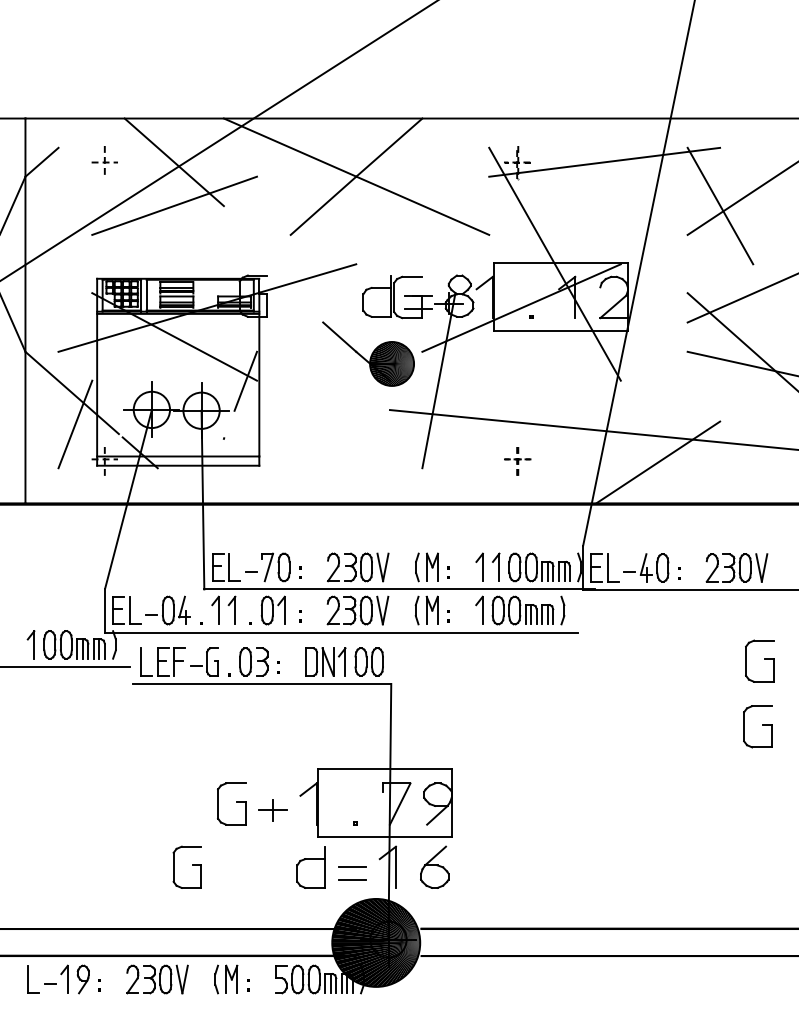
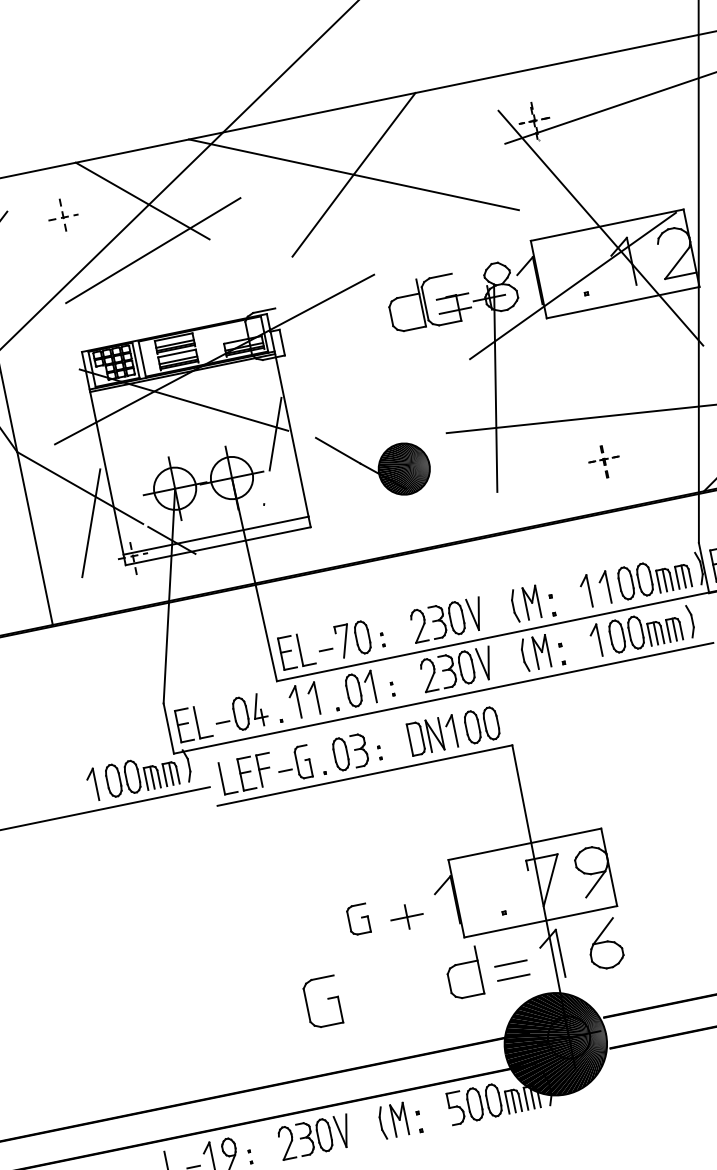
part: (368, 353) -> (374, 462), moved
part: (448, 572) -> (551, 604), size x1.6
part: (448, 616) -> (561, 654), size x1.6
part: (231, 803) -> (358, 919), size x0.6
part: (248, 985) -> (420, 1122), size x1.6

